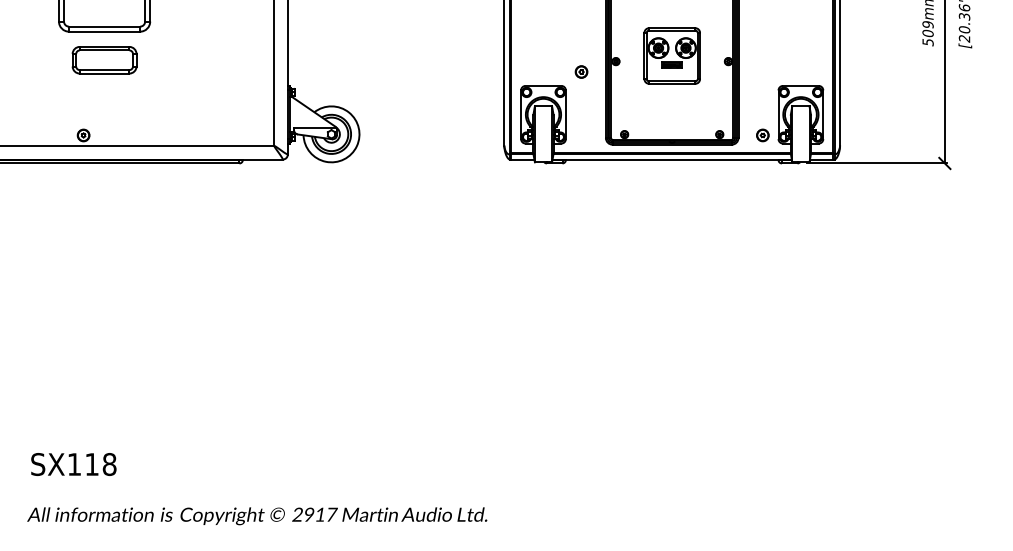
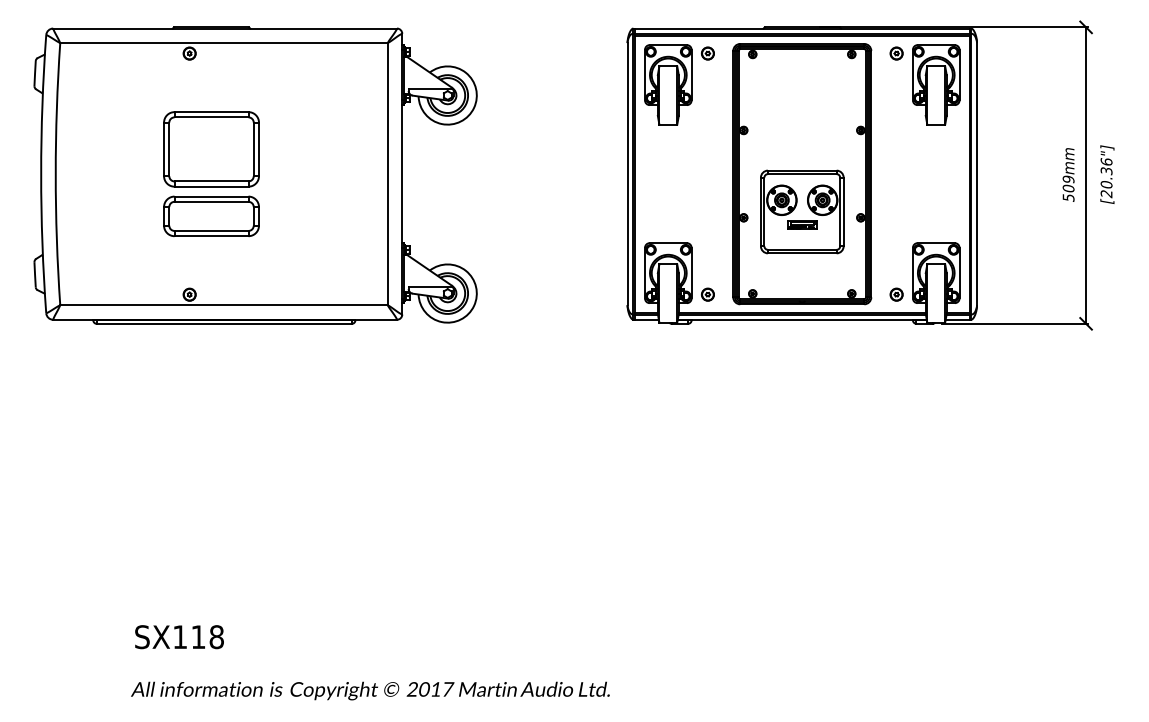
part: (672, 55) -> (802, 211), size x1.43
part: (104, 60) -> (211, 216), size x1.43
part: (581, 71) -> (707, 294), moved
text: (309, 515) -> (424, 690), 2917 -> 2017

